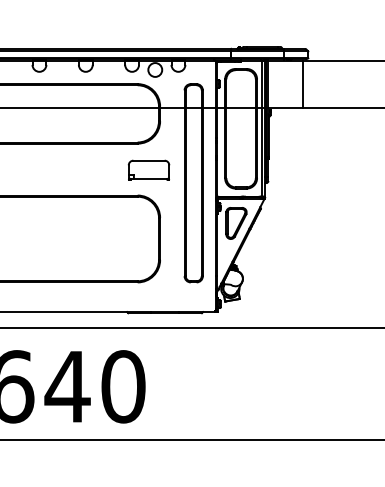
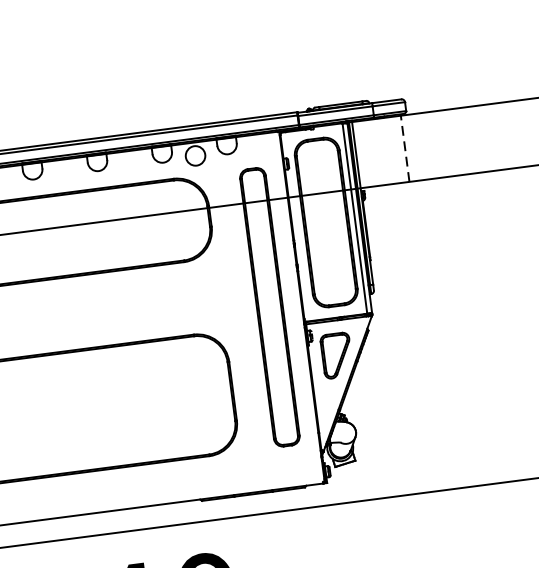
line: (303, 84) -> (405, 149), solid -> dashed
part: (148, 169) -> (204, 296), removed

